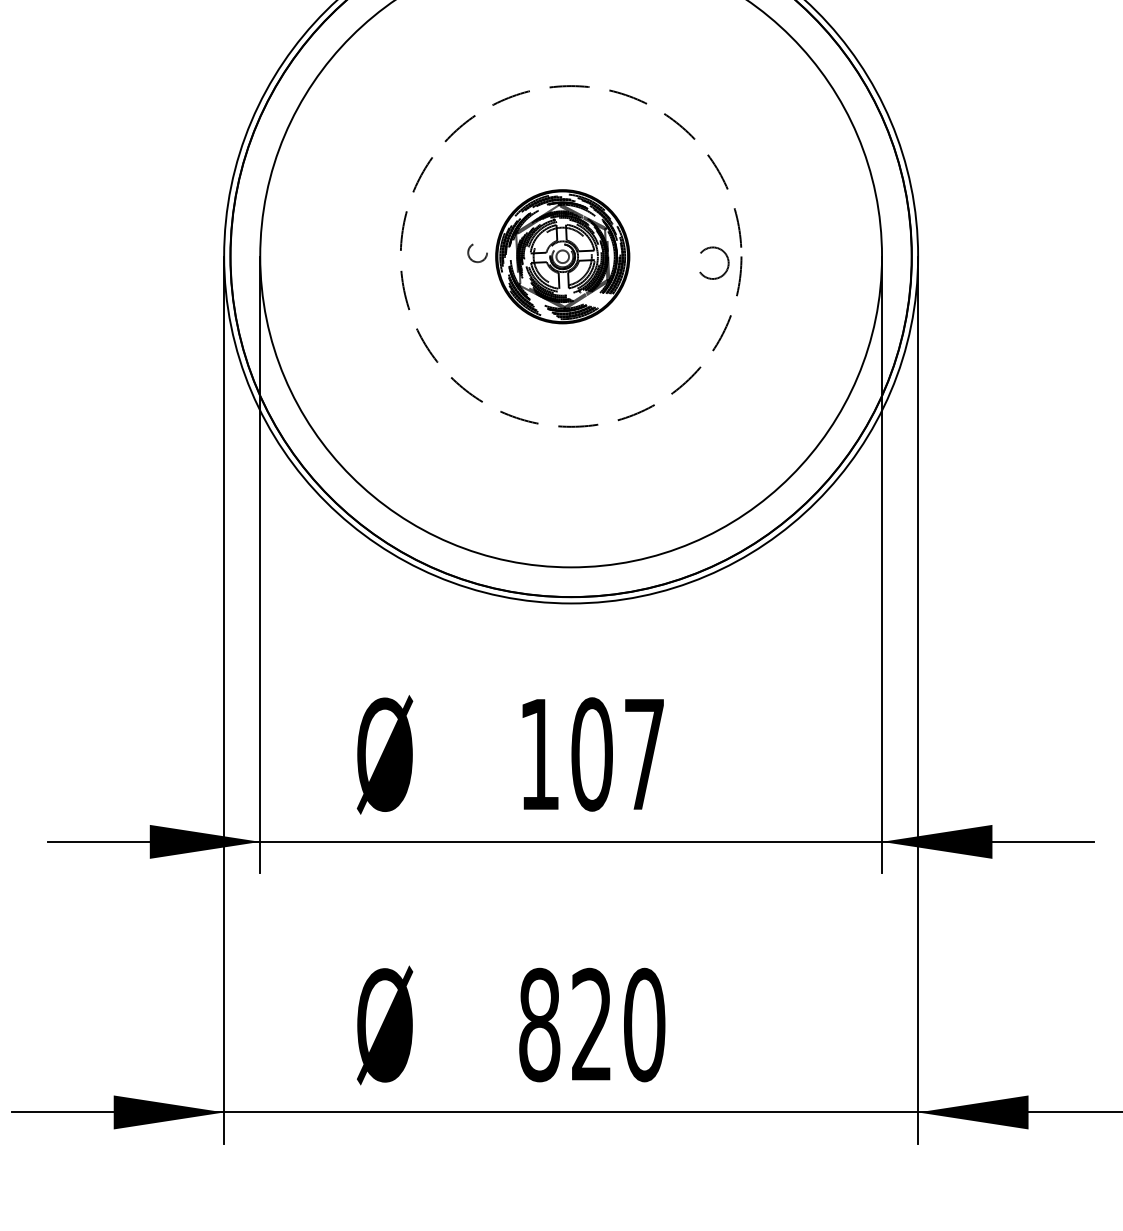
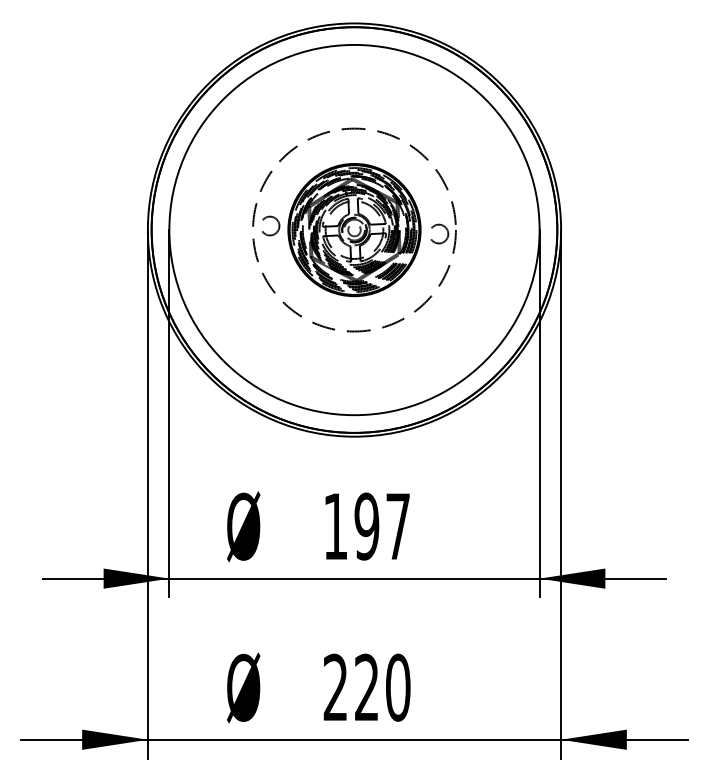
part: (549, 257) -> (341, 230), size x1.67
text: (591, 754) -> (366, 526), 107 -> 197
text: (539, 1024) -> (335, 687), 820 -> 220

